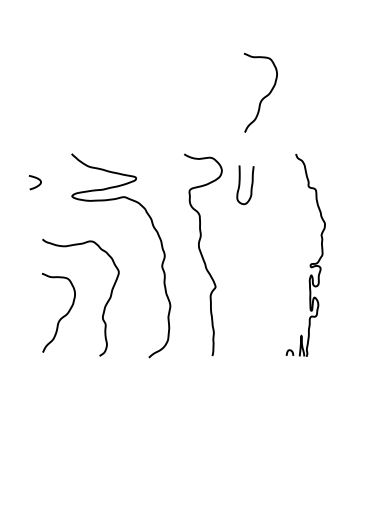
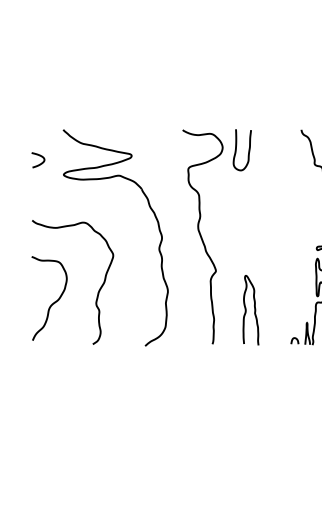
curve: (264, 96) -> (267, 68), removed
curve: (36, 185) -> (39, 163), moved
curve: (240, 185) -> (237, 150), moved
curve: (251, 323) -> (254, 309), added

